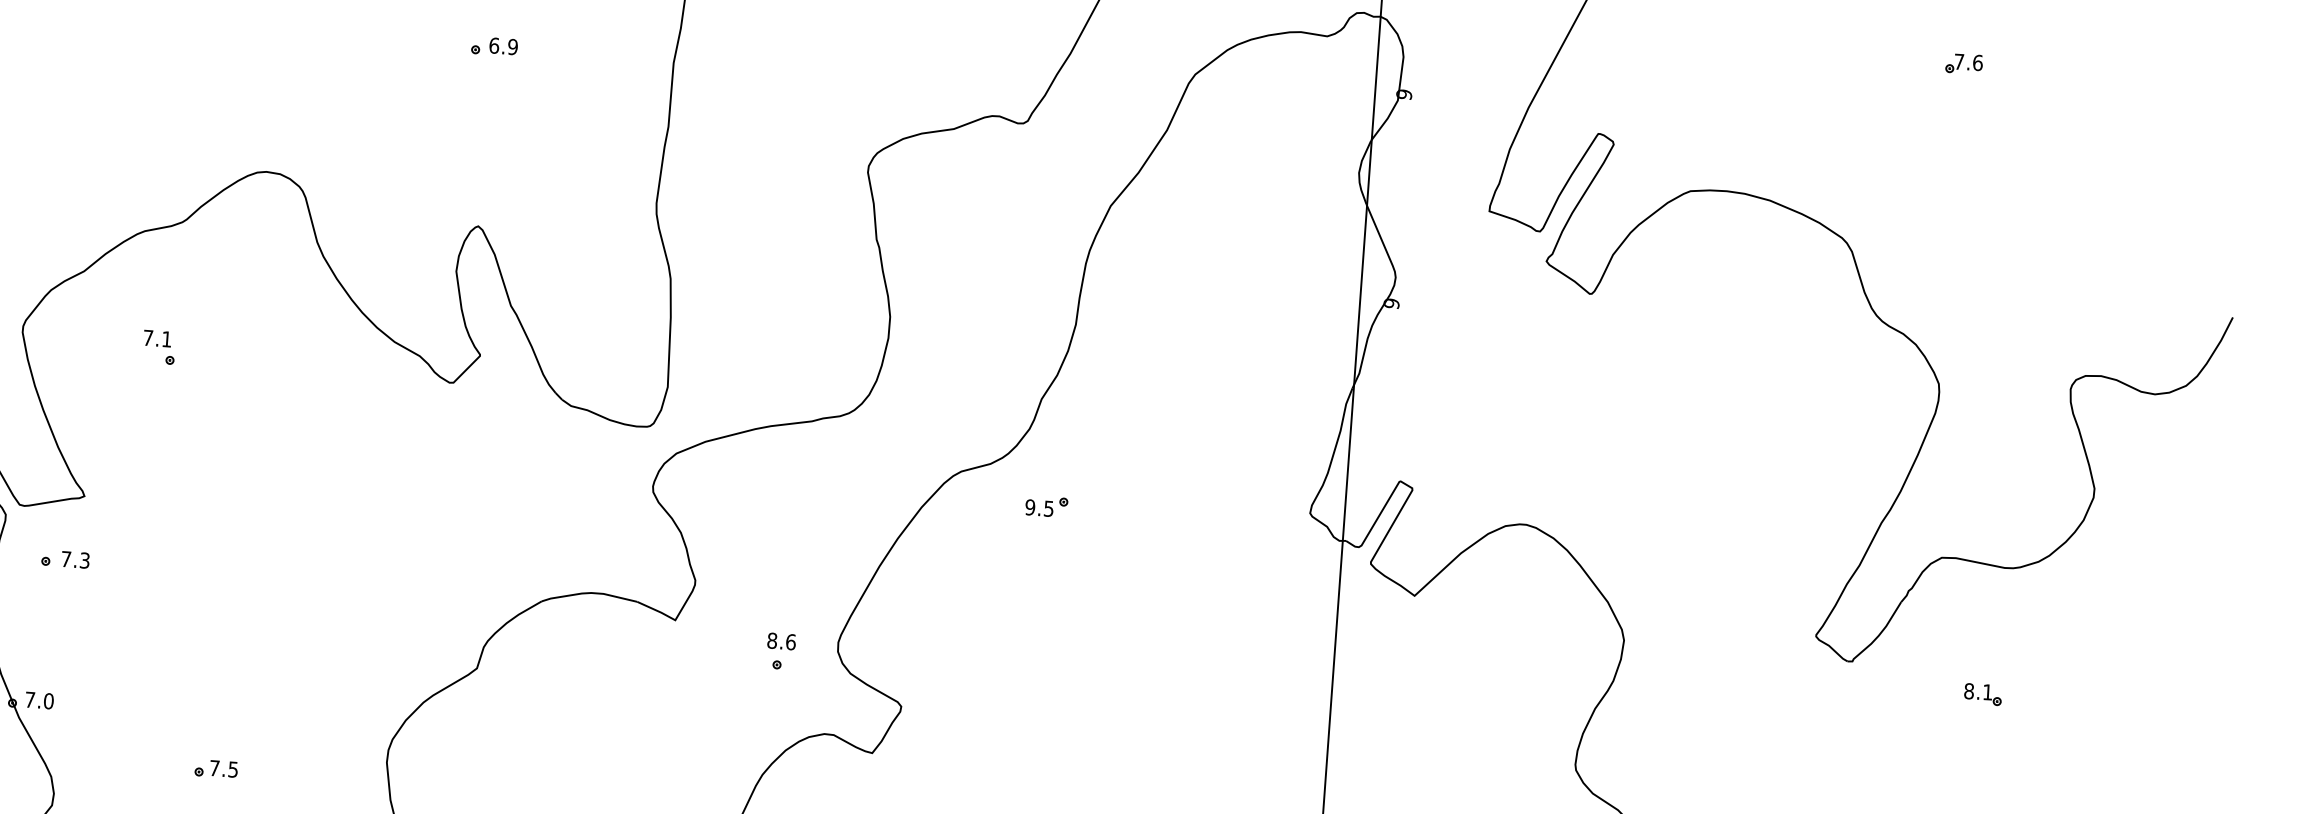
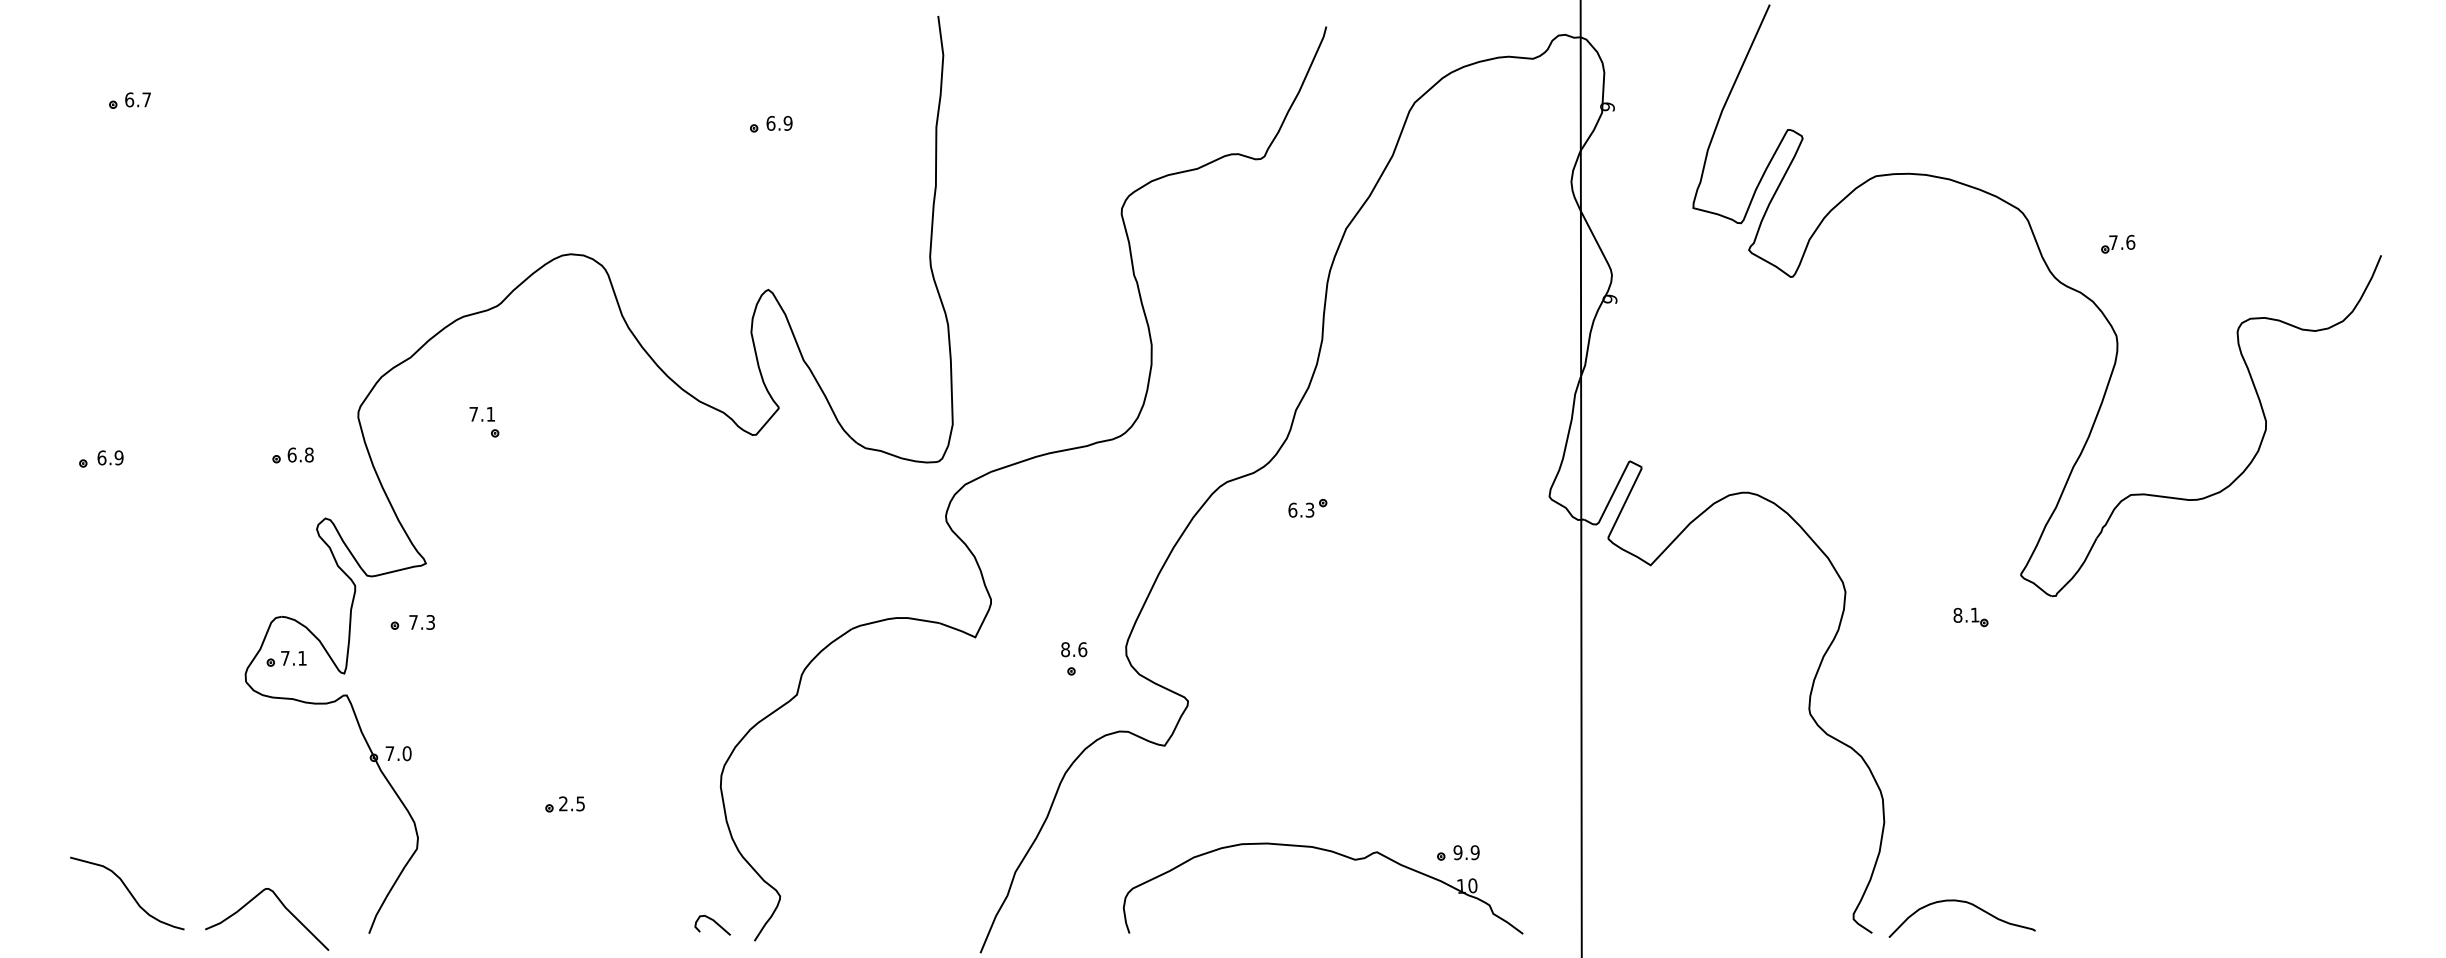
part: (1964, 63) -> (2118, 243), moved
text: (1039, 507) -> (1301, 509), 9.5 -> 6.3
part: (1982, 694) -> (1970, 617), moved
text: (214, 767) -> (563, 803), 7.5 -> 2.5

